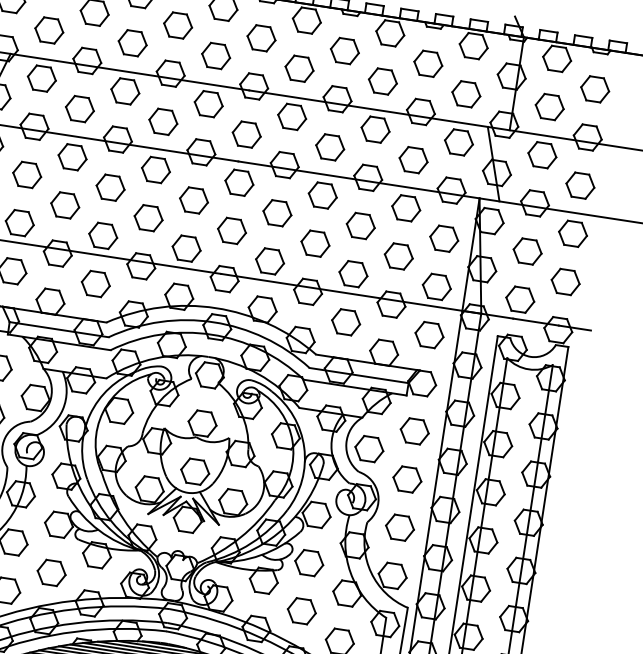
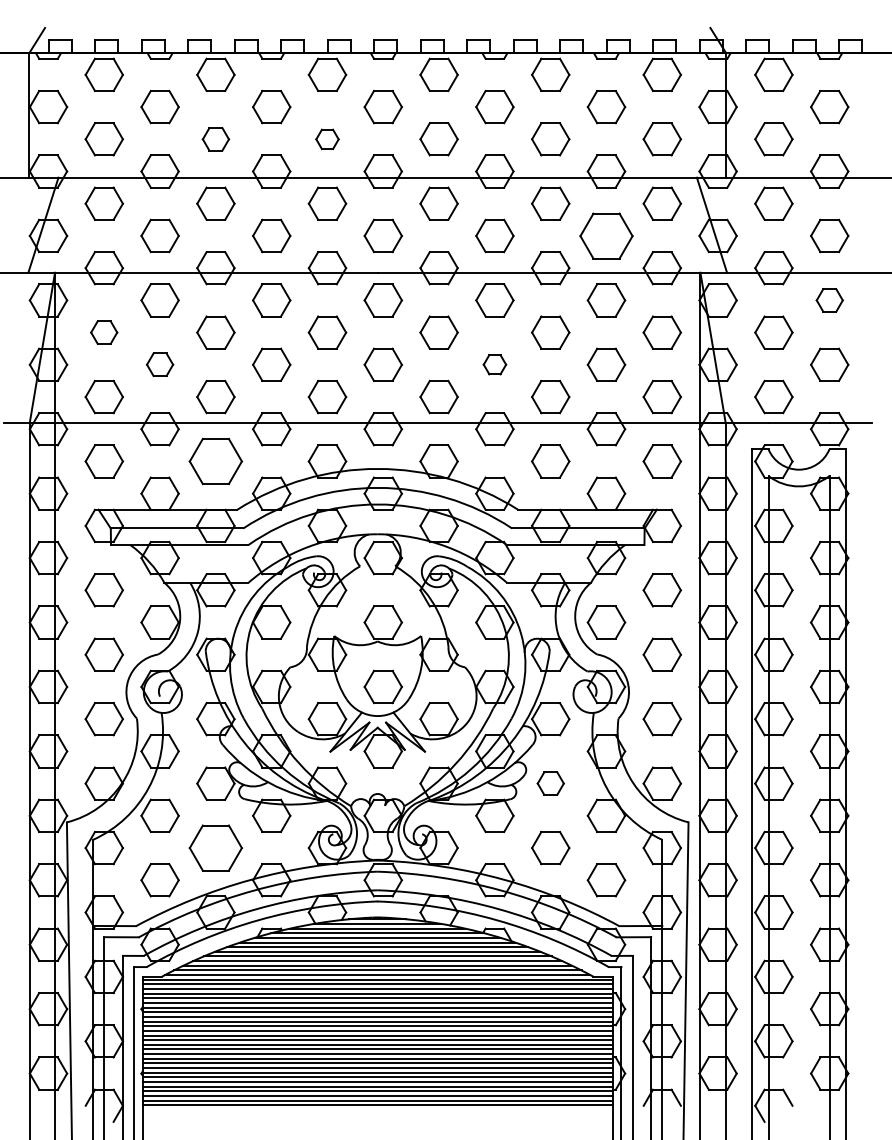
part: (132, 43) -> (215, 139), size x0.7
part: (216, 56) -> (327, 139), size x0.6
part: (413, 159) -> (606, 235), size x1.4
part: (26, 174) -> (103, 332), size x0.7
part: (64, 205) -> (159, 364), size x0.7
part: (572, 233) -> (829, 300), size x0.7
part: (315, 243) -> (494, 364), size x0.6
part: (95, 284) -> (215, 461), size x1.4
part: (309, 562) -> (550, 783), size x0.7
part: (51, 572) -> (215, 847), size x1.4

